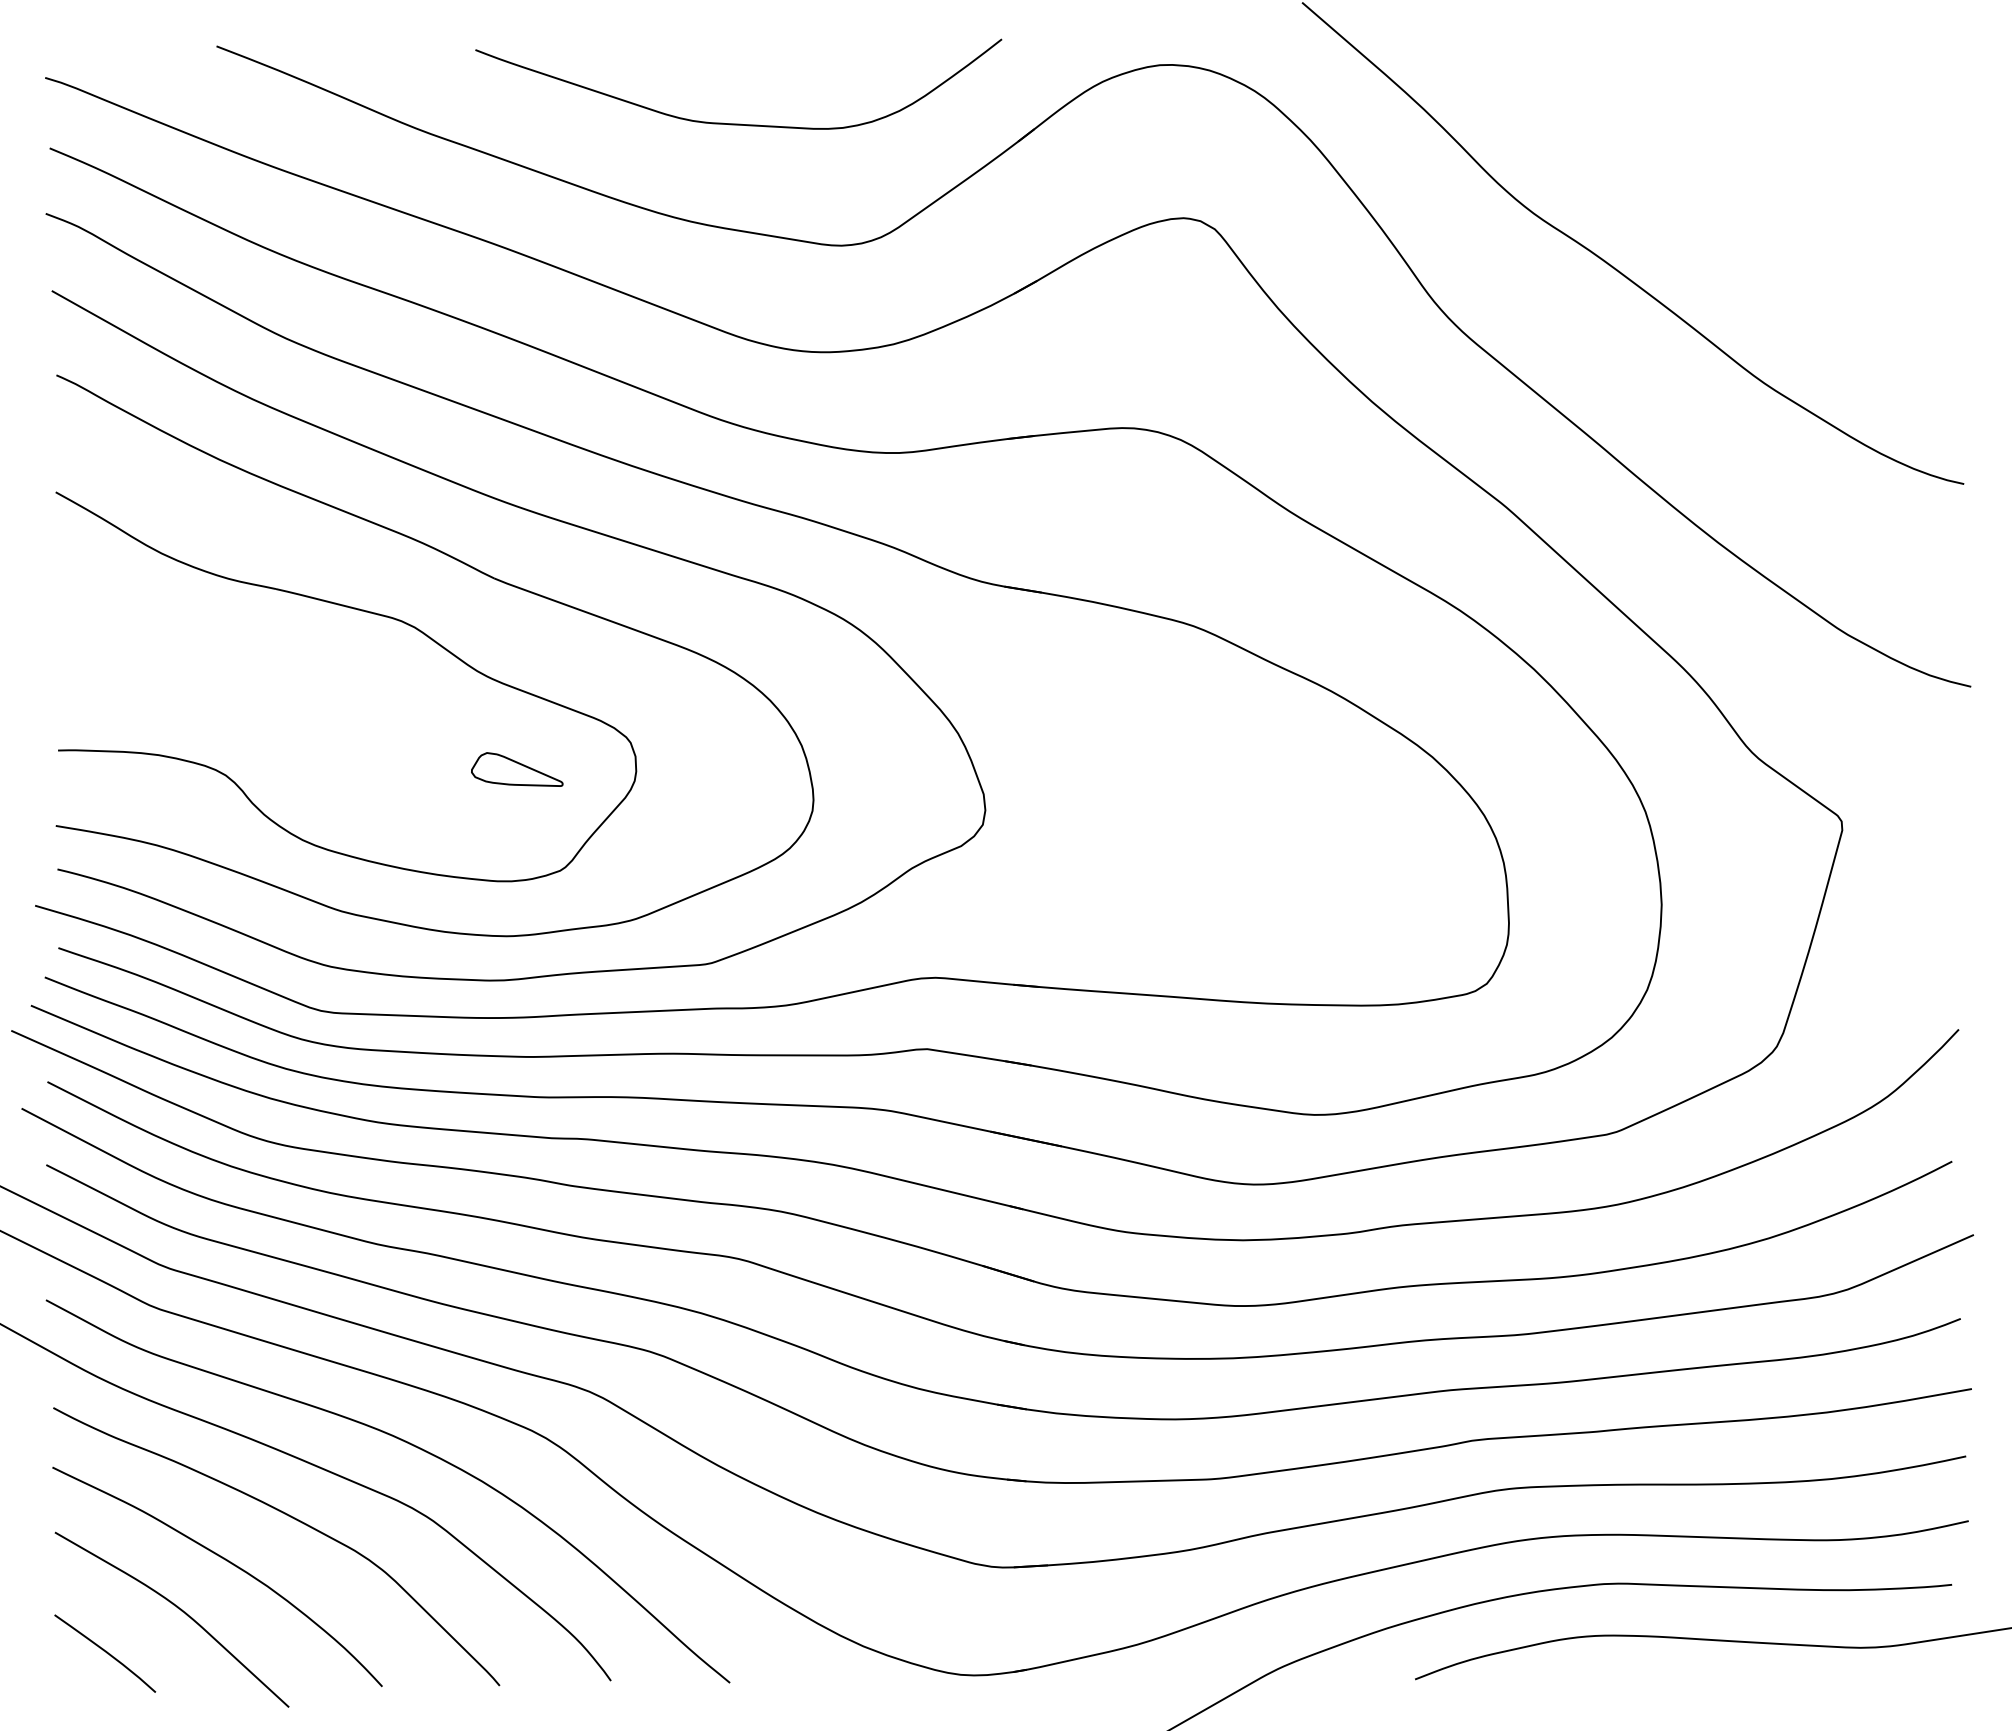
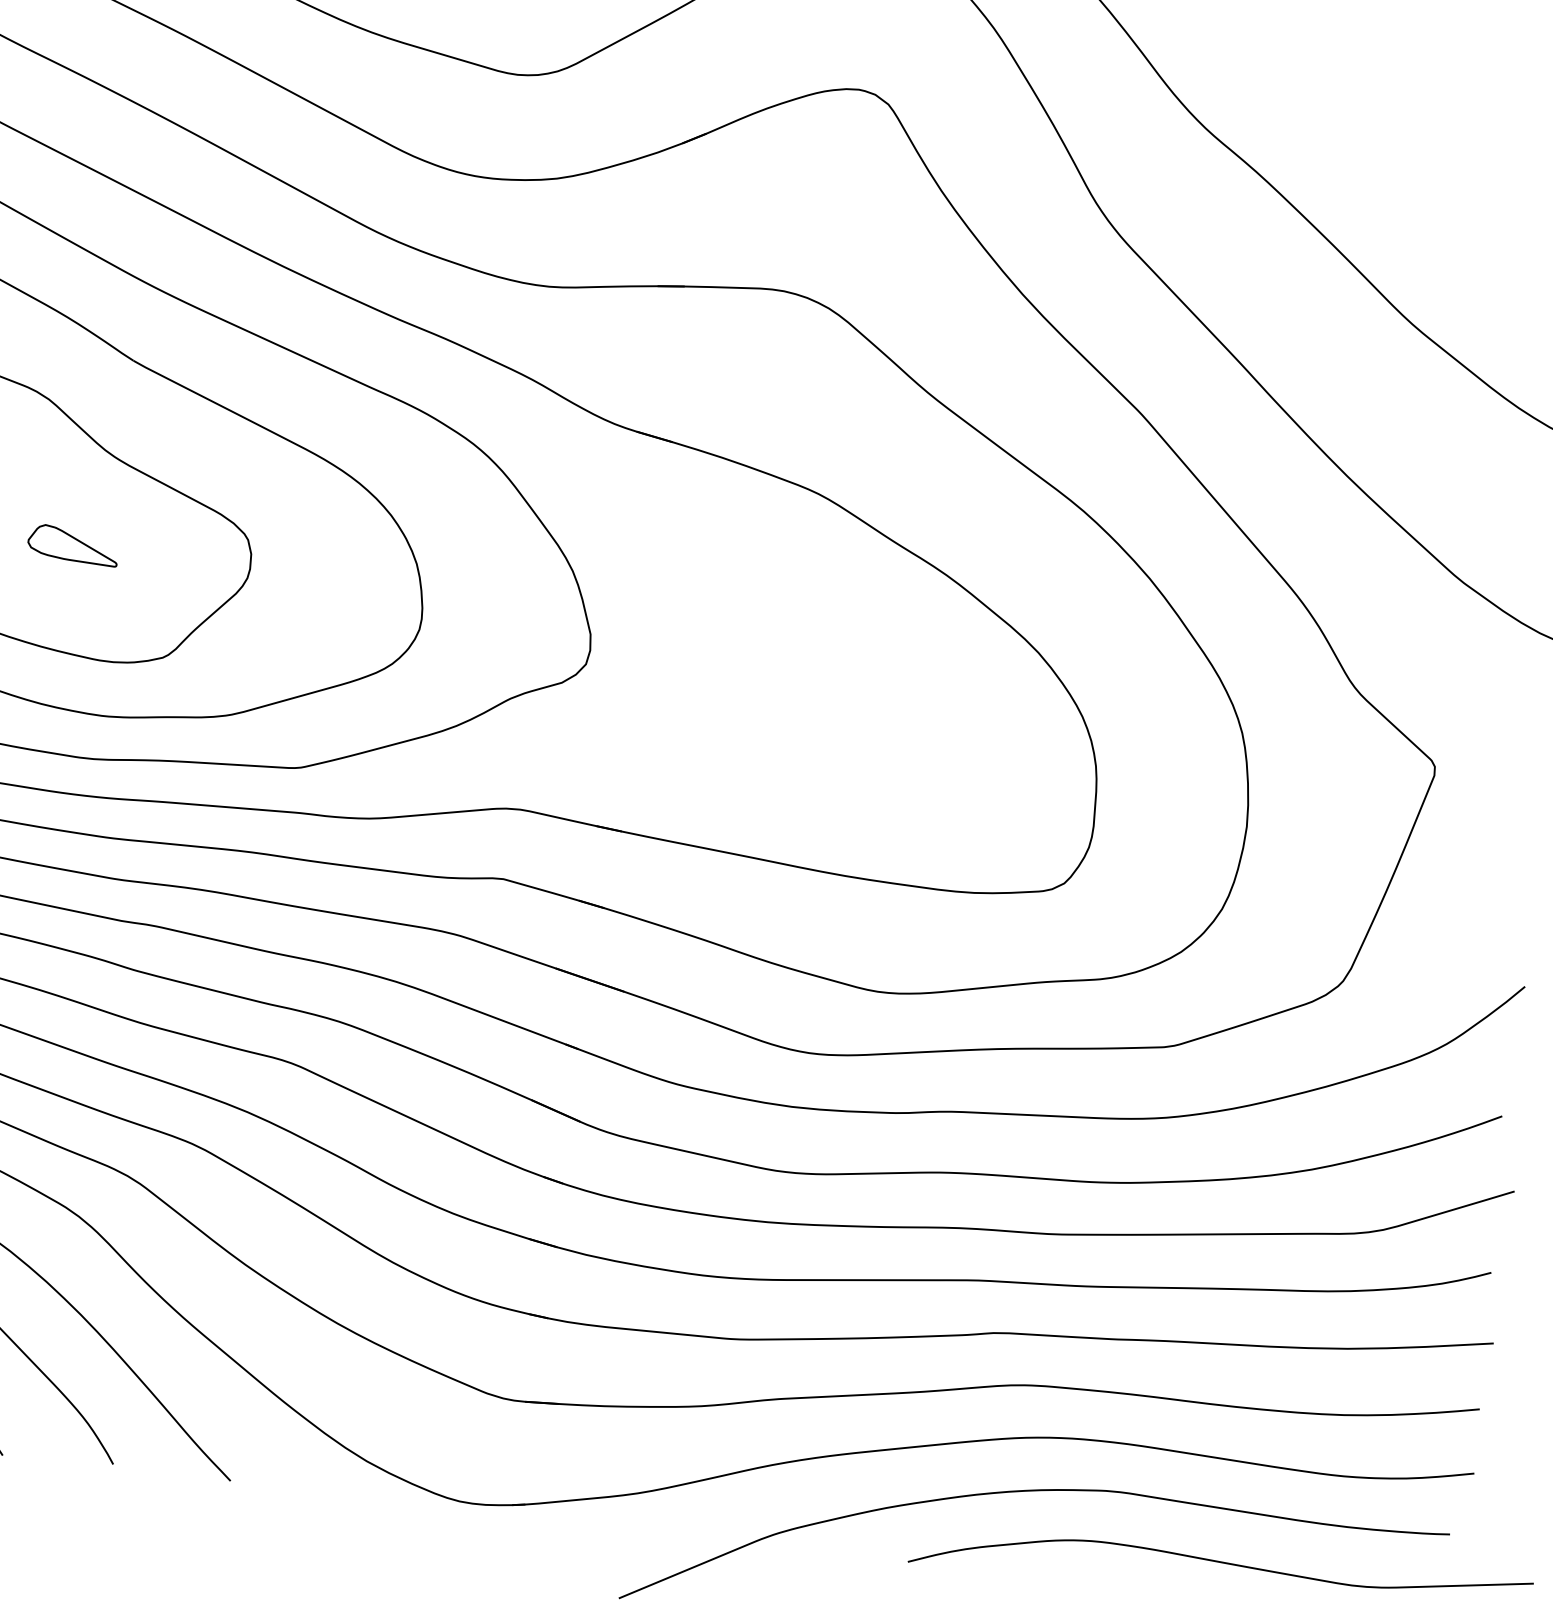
part: (517, 769) -> (73, 545), moved

